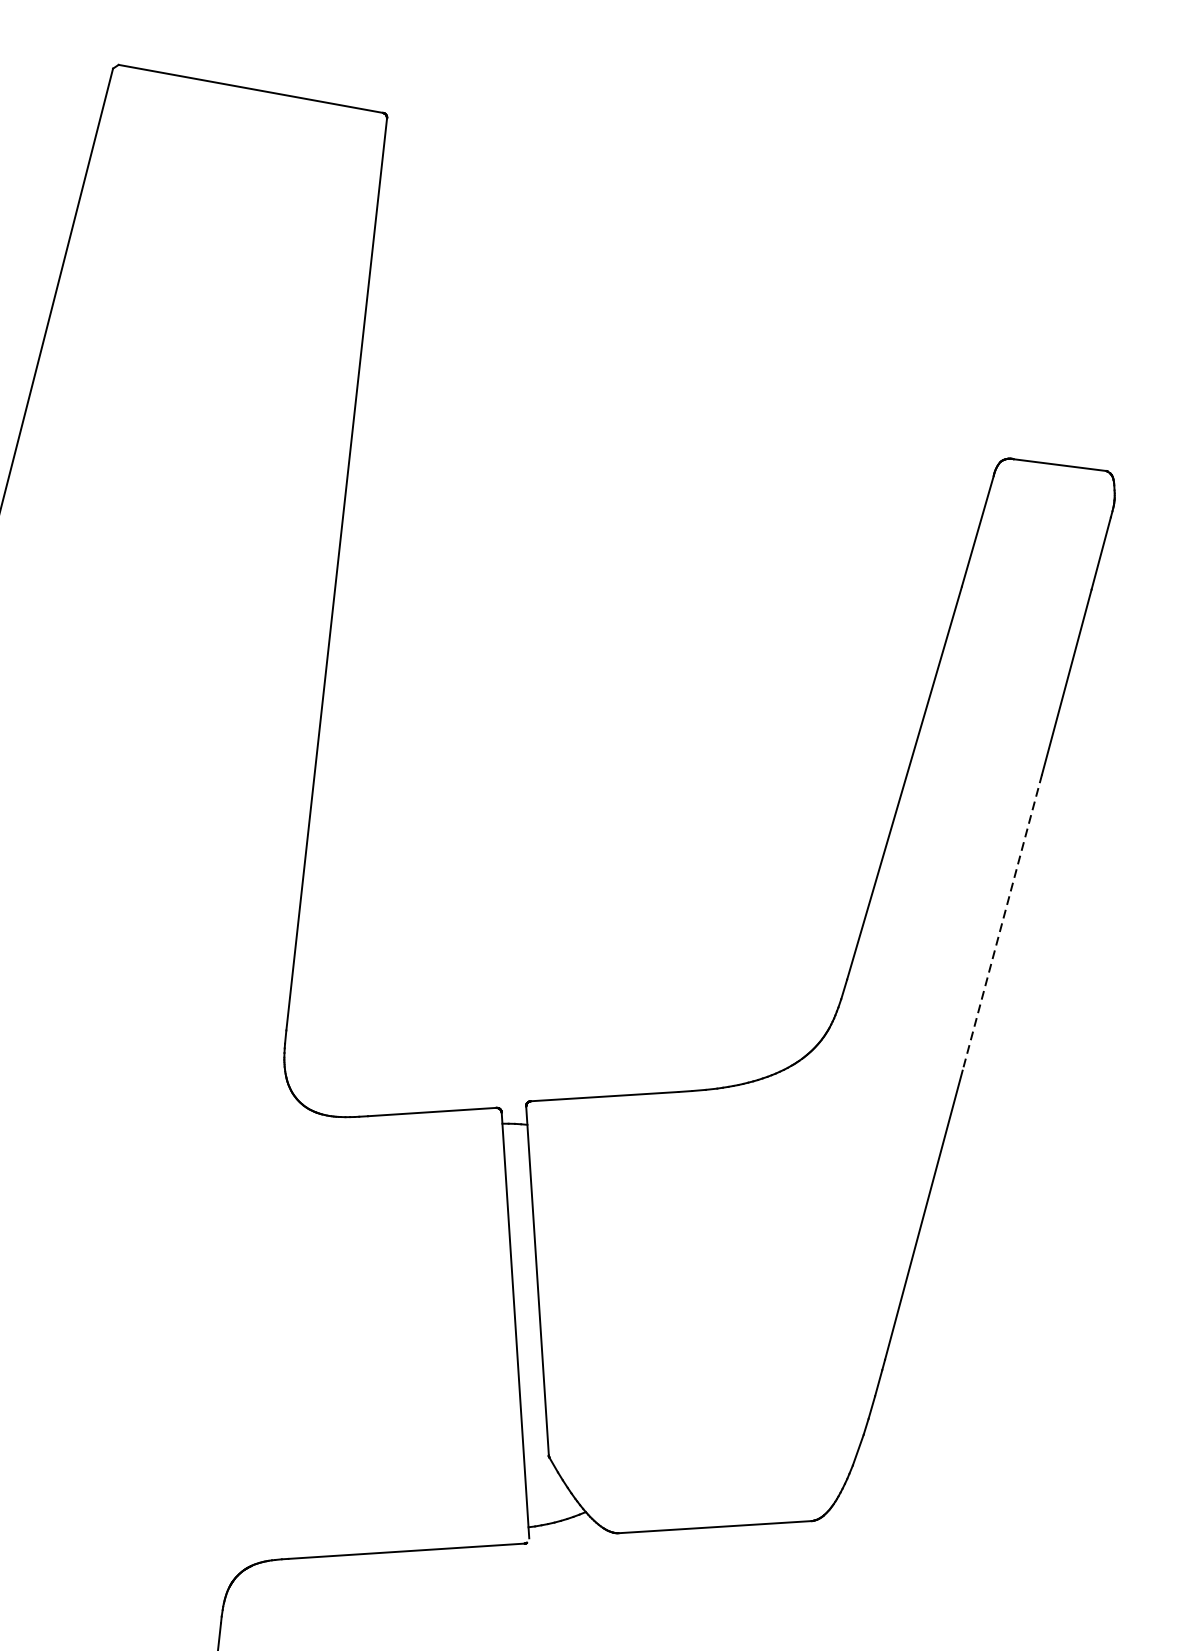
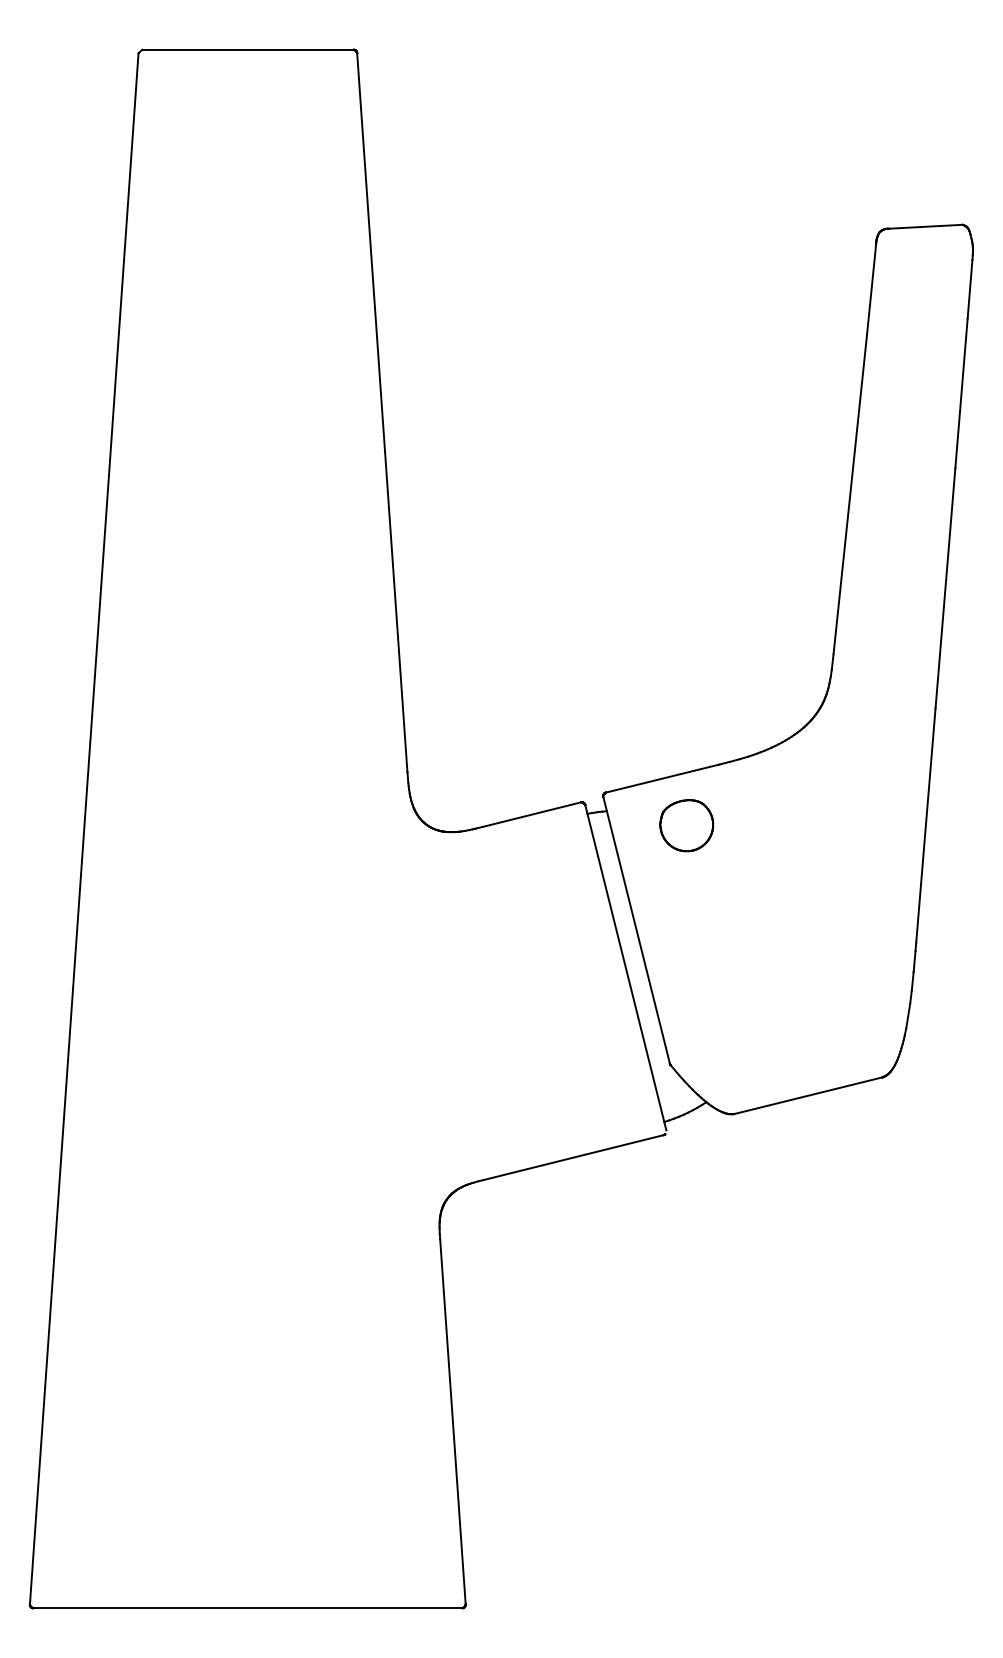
line: (1002, 922) -> (945, 588), dashed -> solid
part: (623, 1160) -> (686, 825), added

